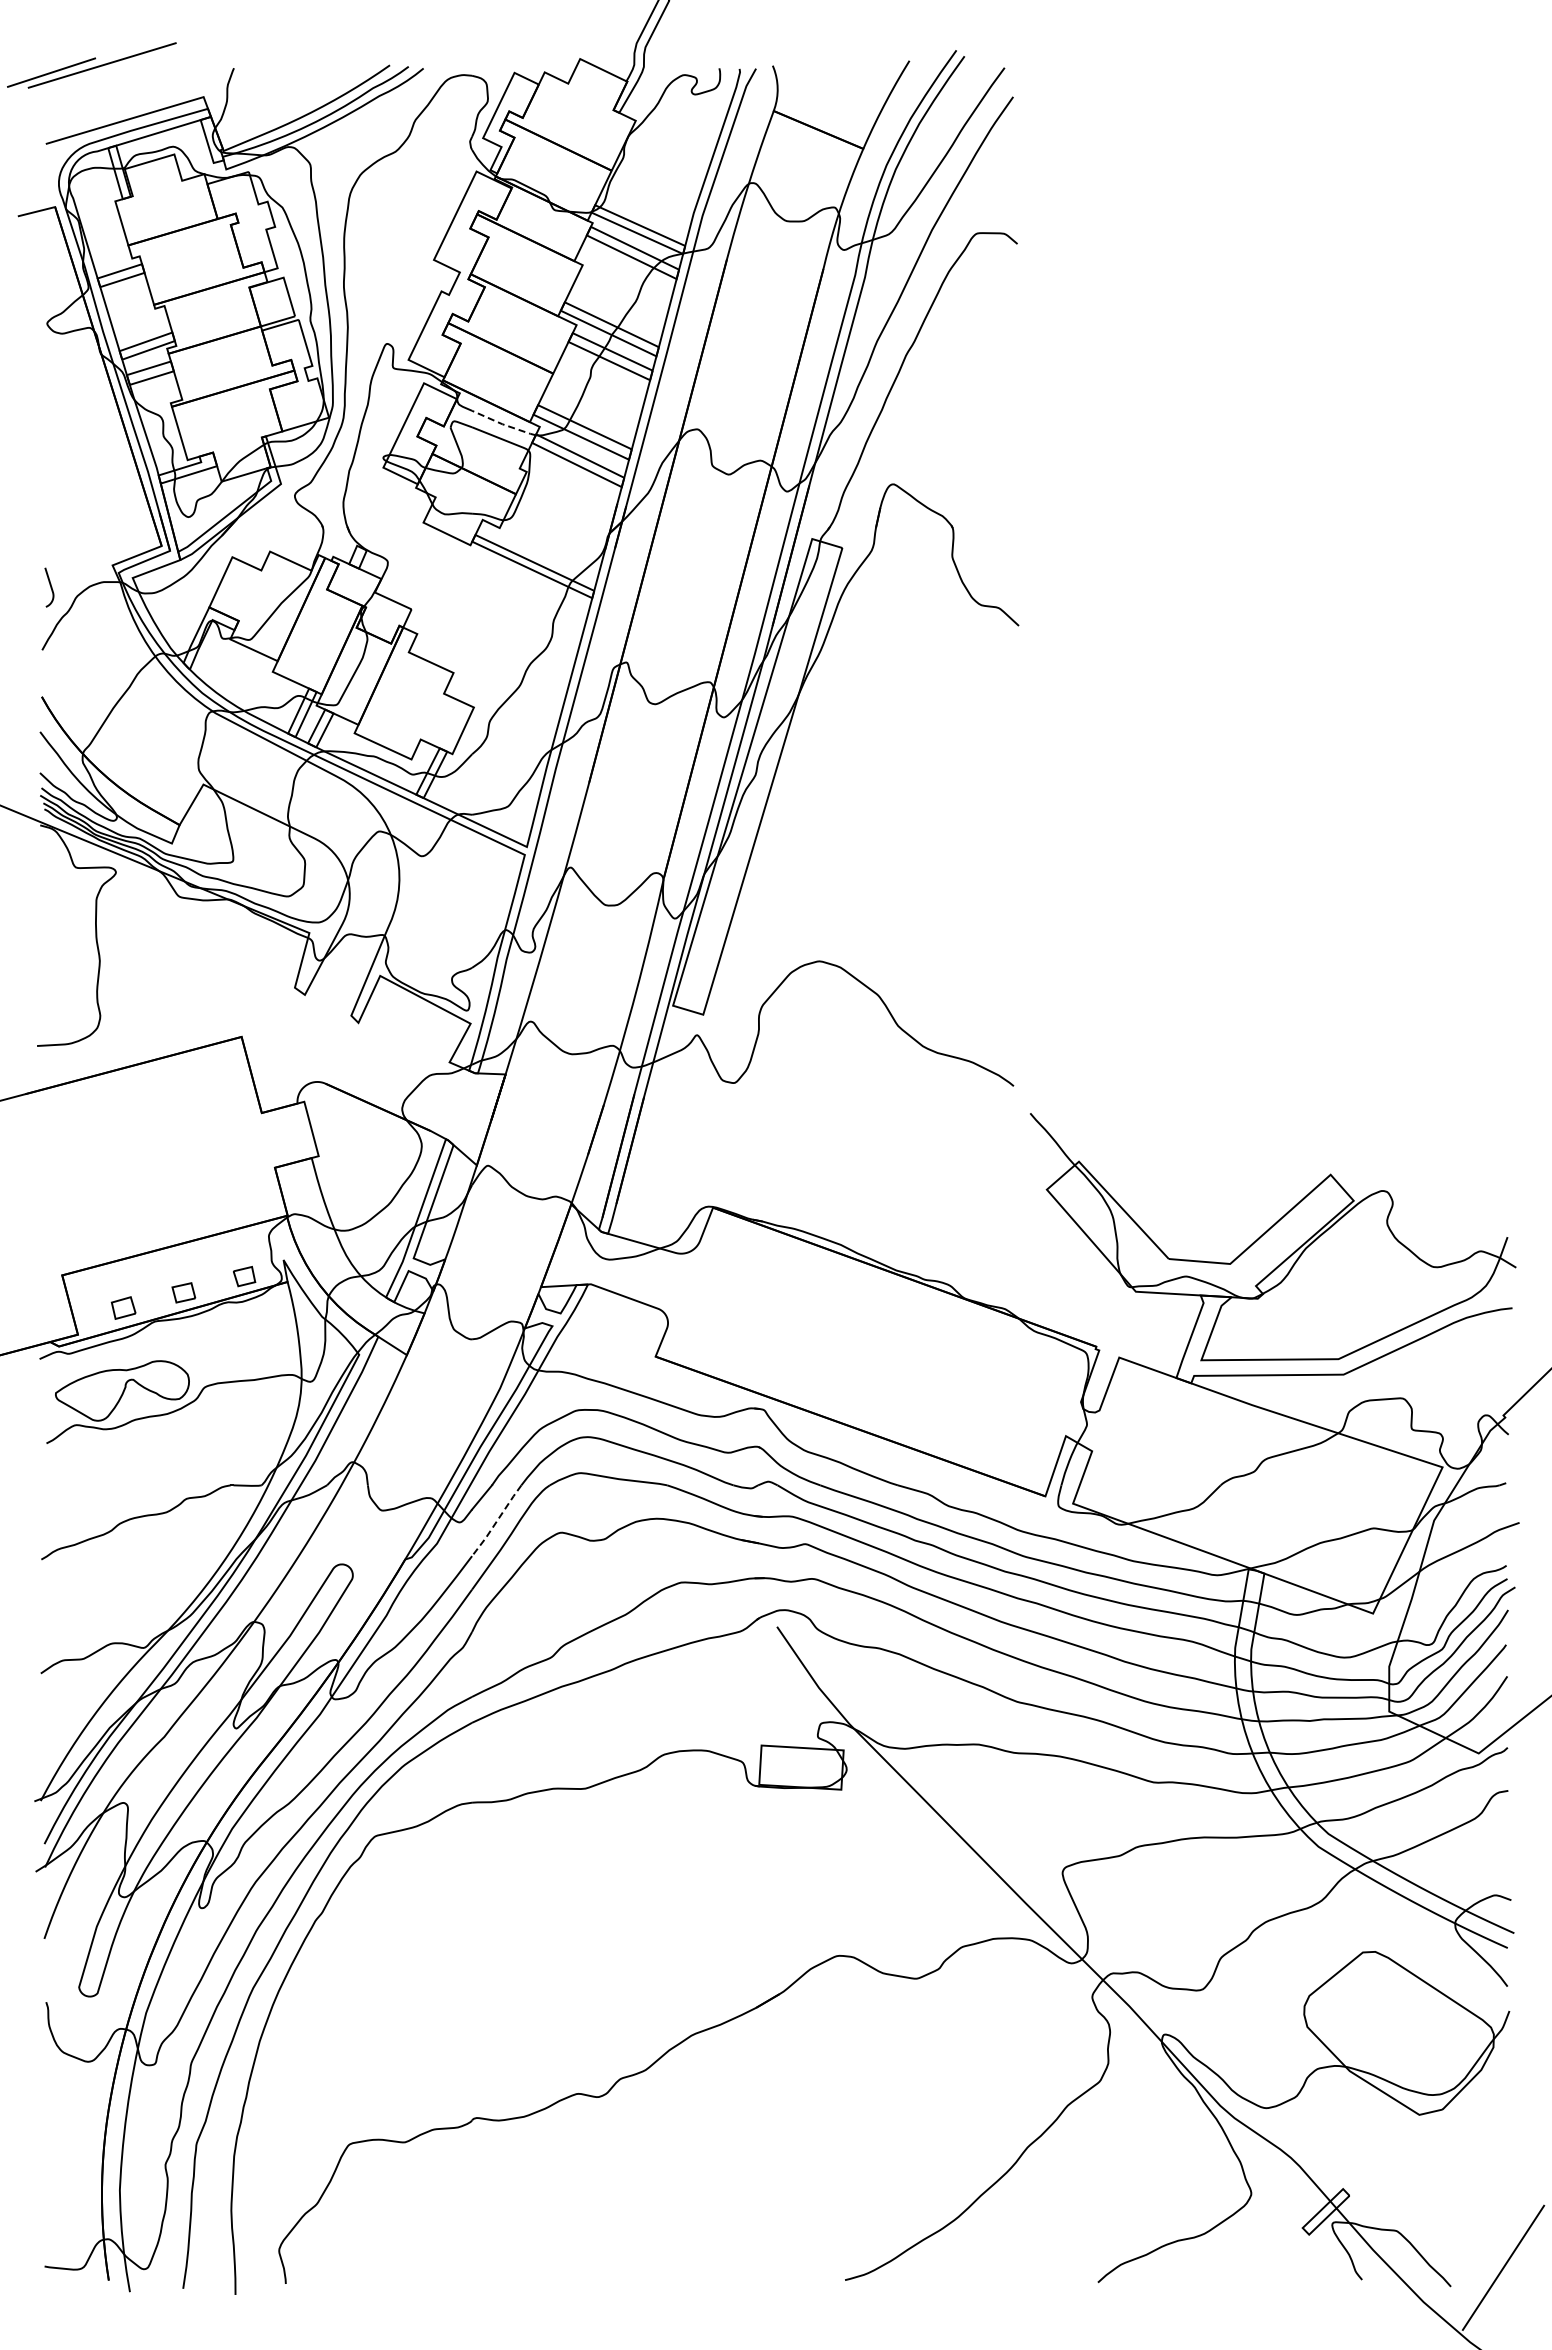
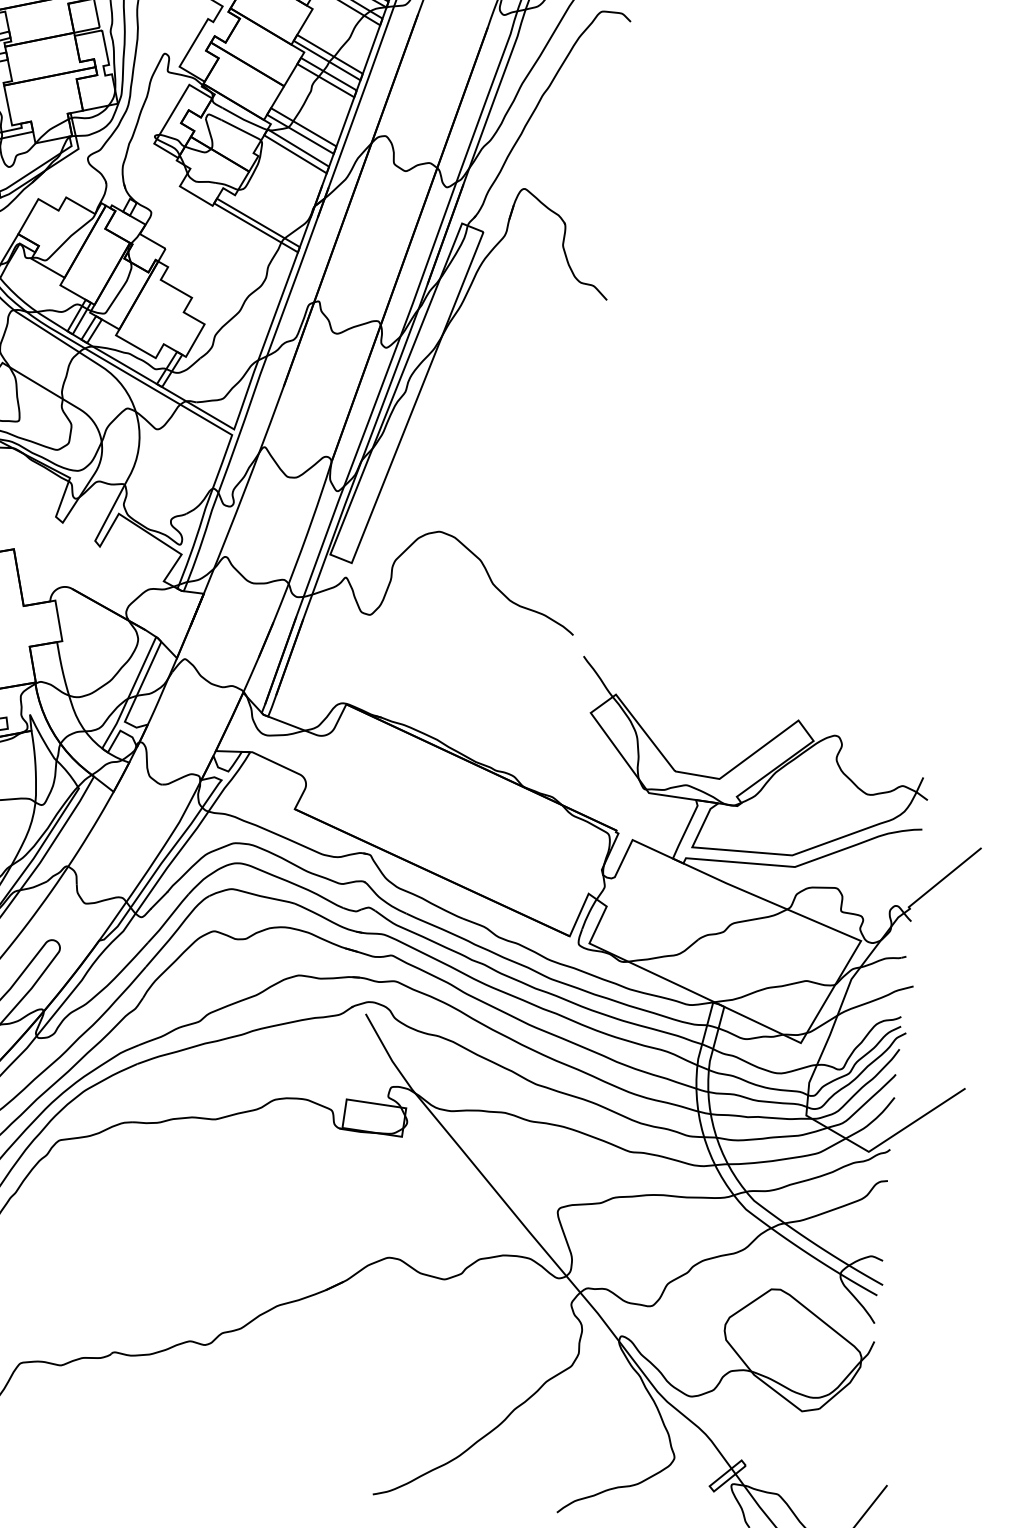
line: (503, 424) -> (244, 120), dashed -> solid
line: (497, 1520) -> (168, 918), dashed -> solid

